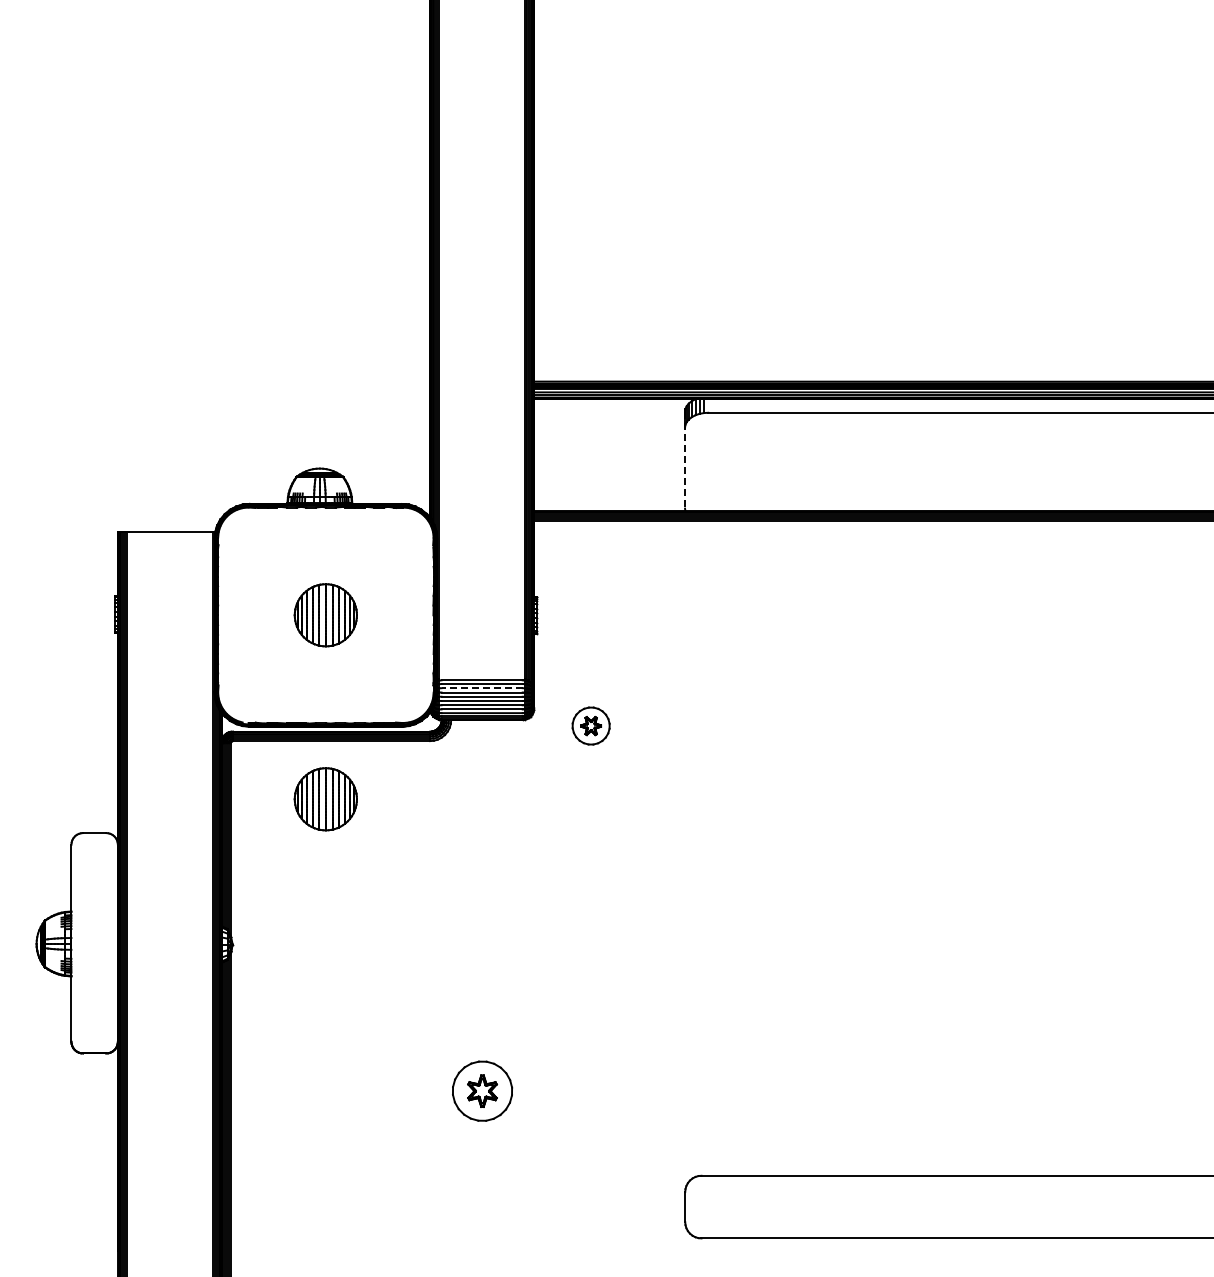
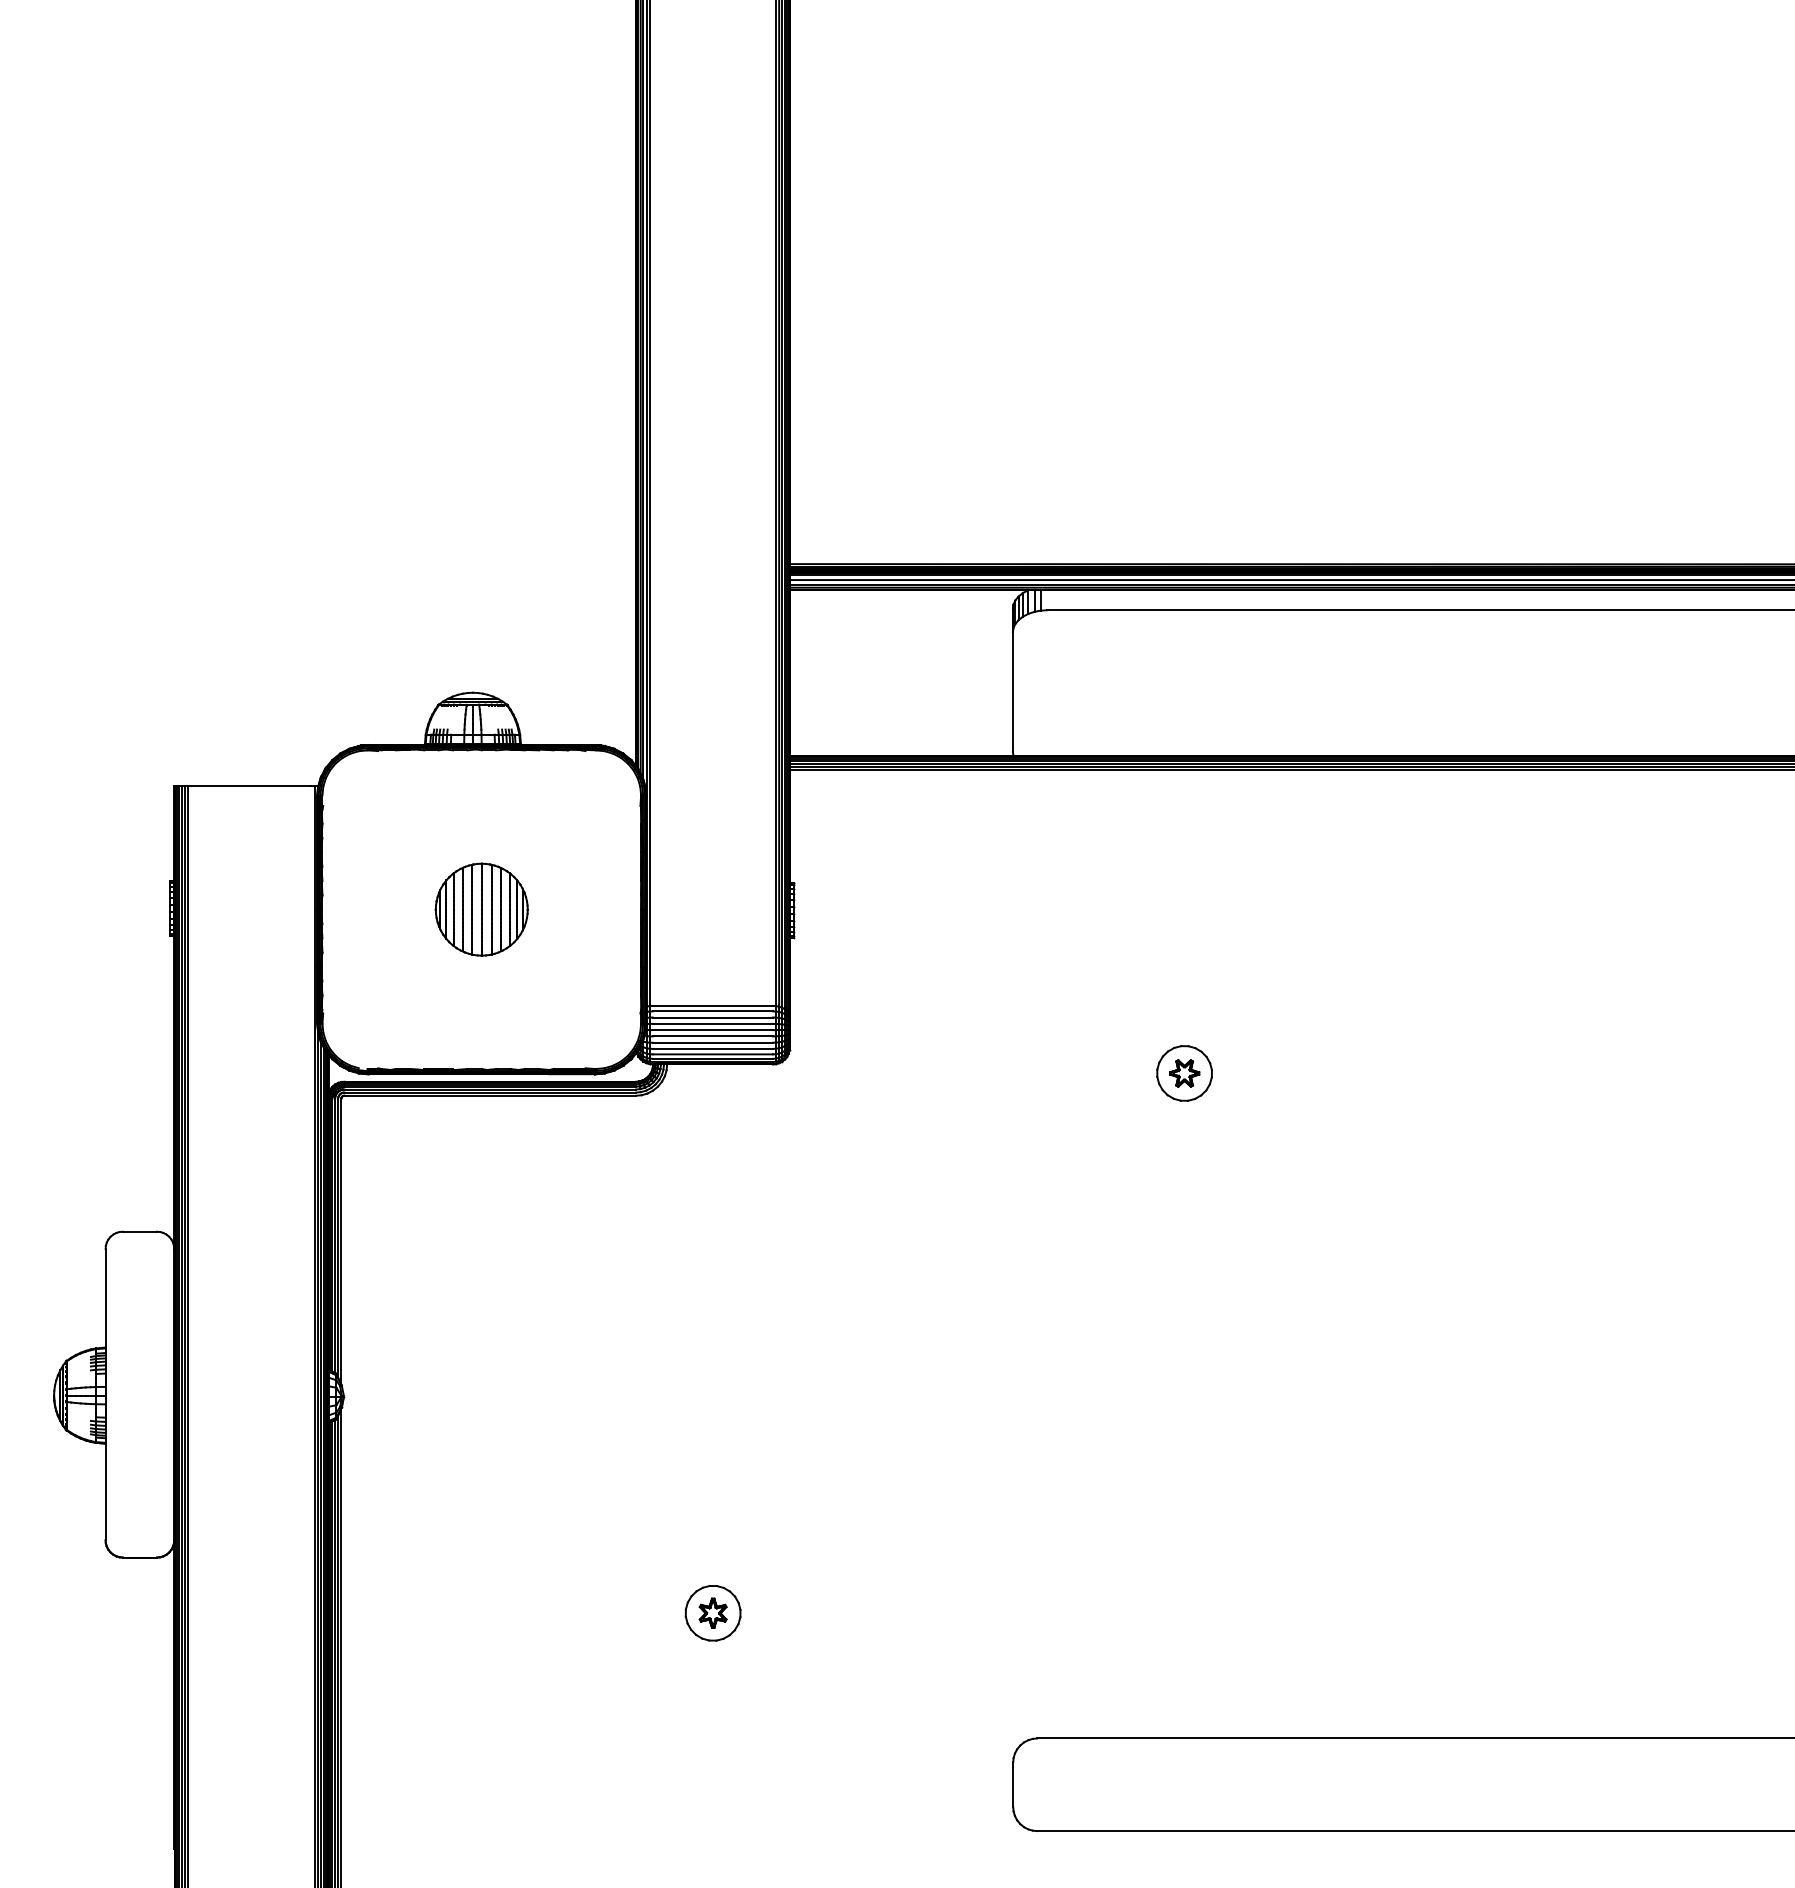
line: (685, 460) -> (1013, 680), dashed -> solid
line: (482, 688) -> (713, 1017), dashed -> solid
part: (590, 725) -> (1183, 1072), moved
part: (325, 799) -> (481, 1182), removed
part: (481, 1090) -> (711, 1612), size x0.62

